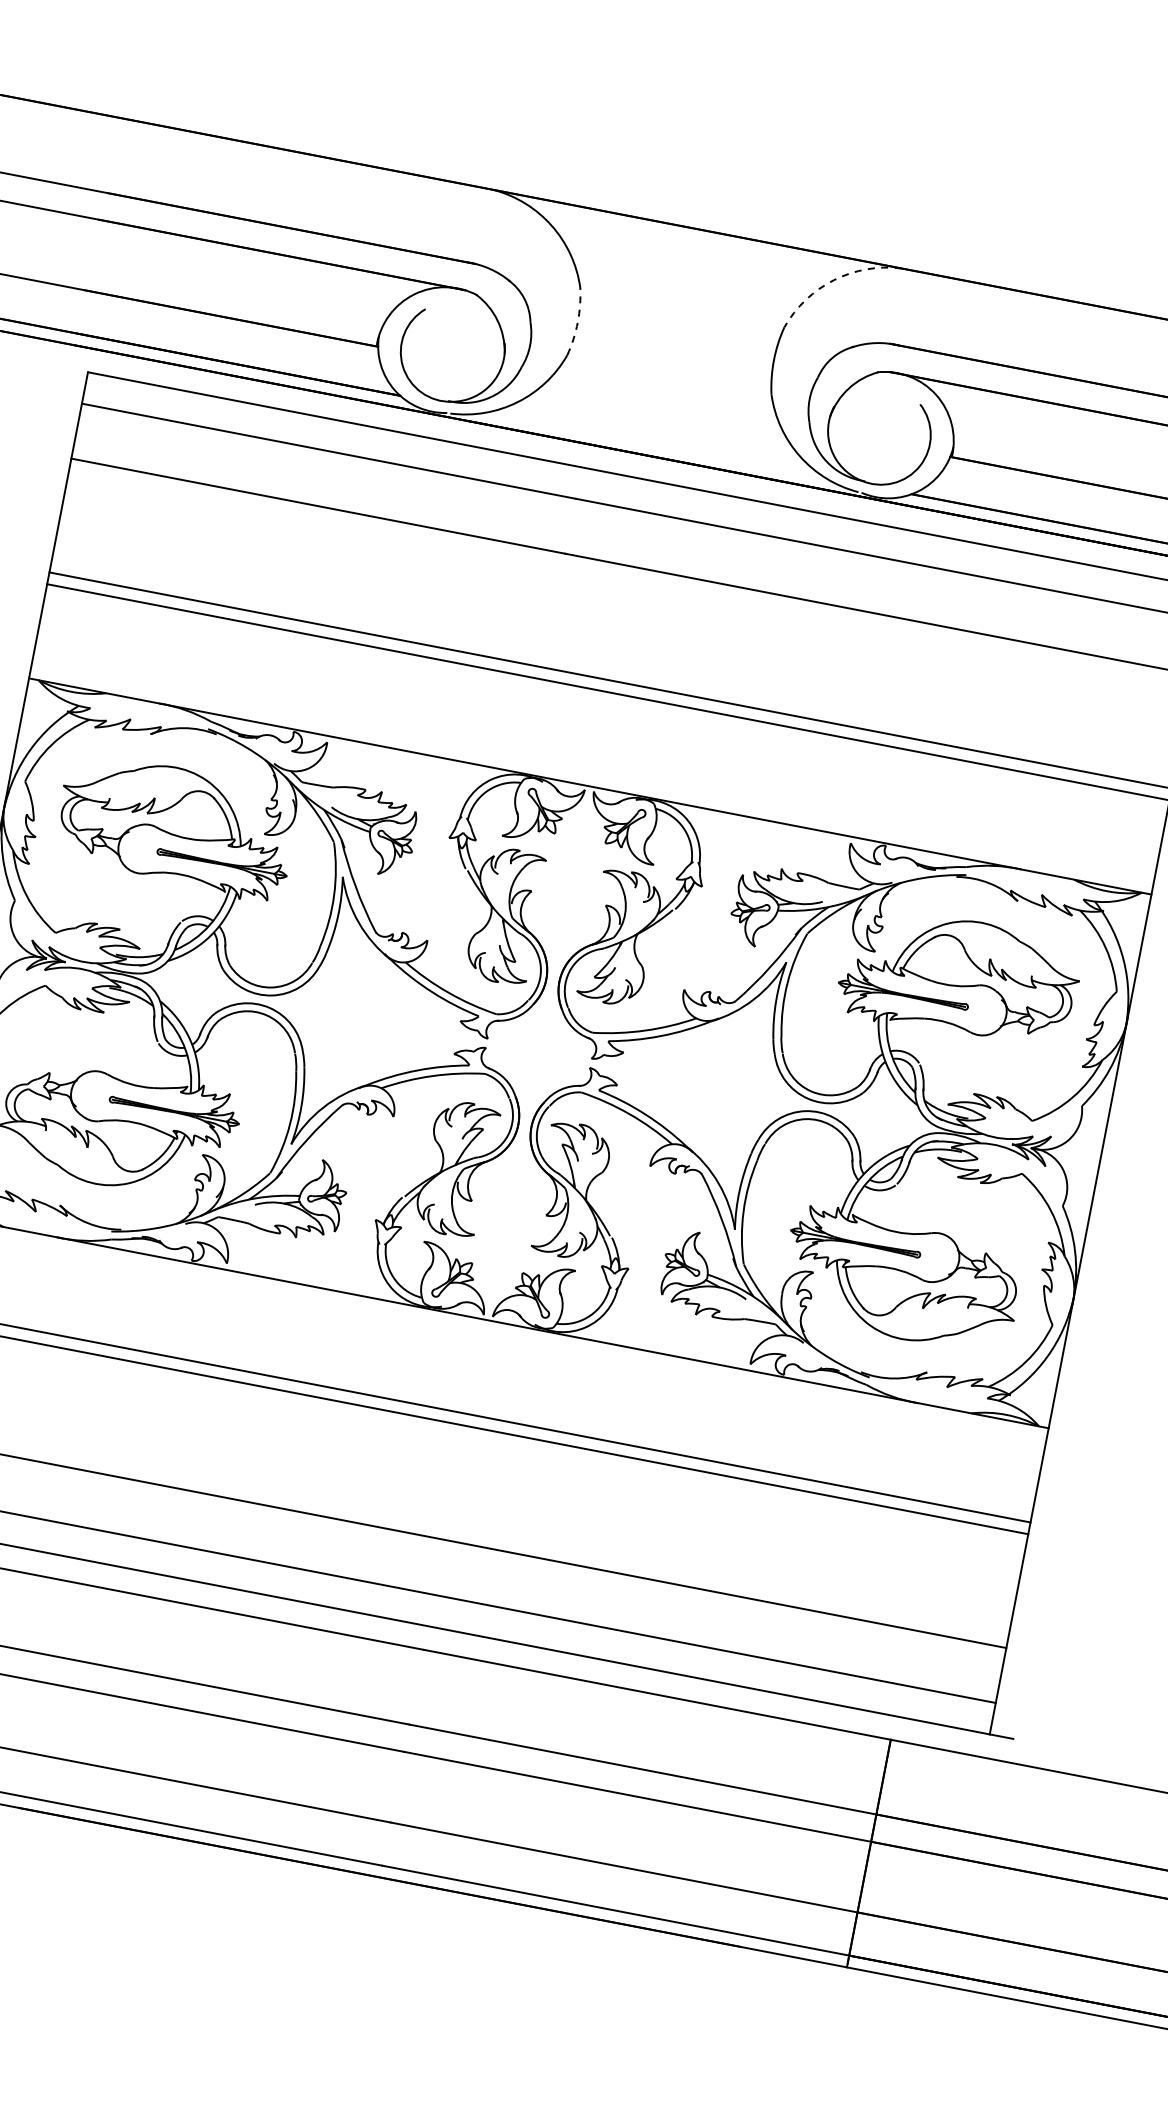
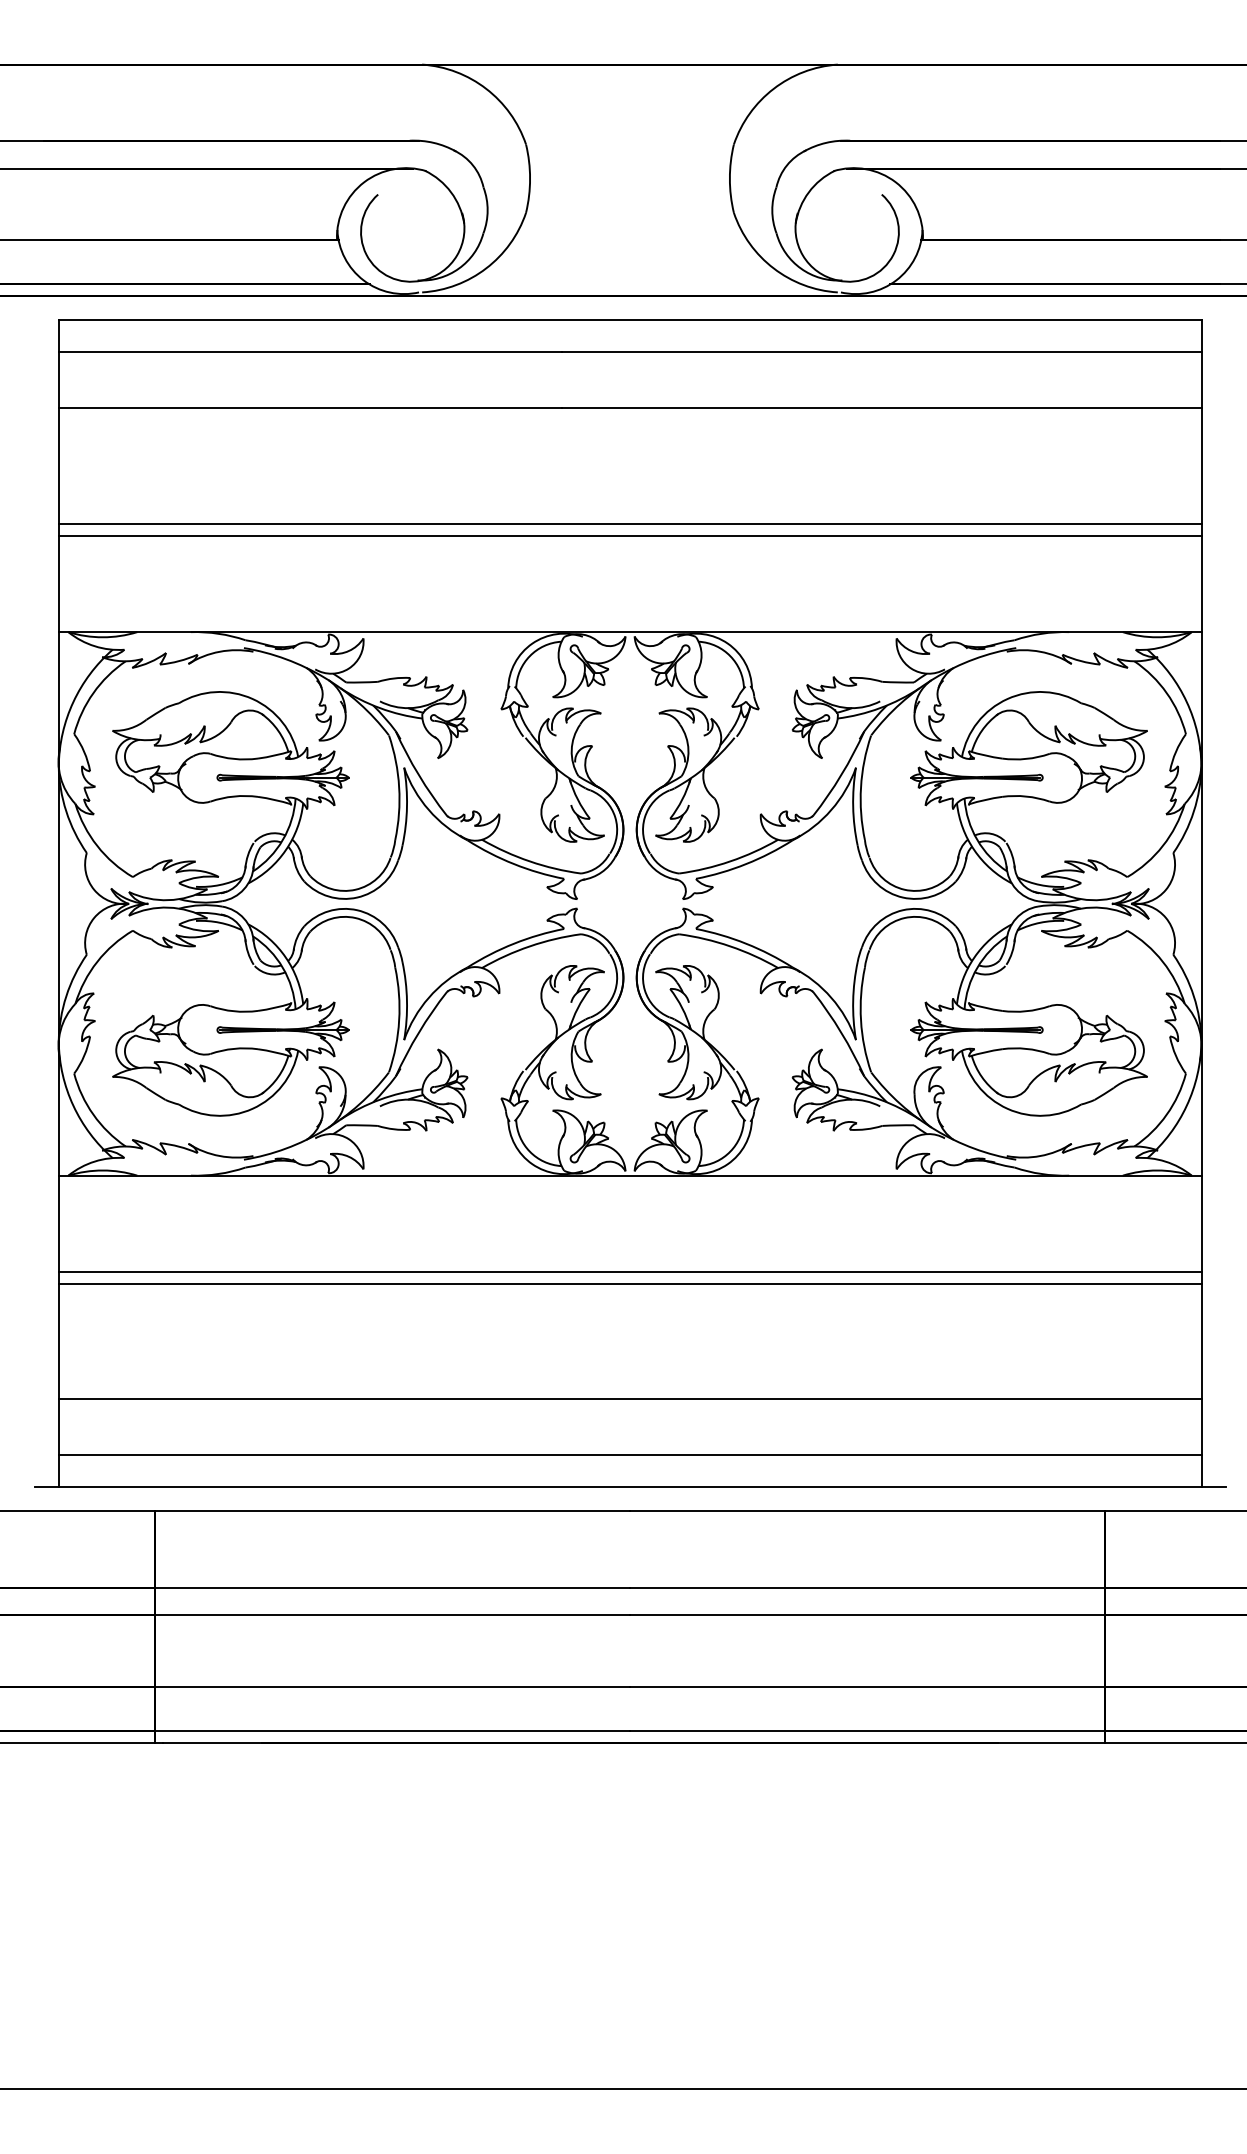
arc: (833, 279) -> (773, 88), dashed -> solid
arc: (578, 322) -> (530, 178), dashed -> solid

